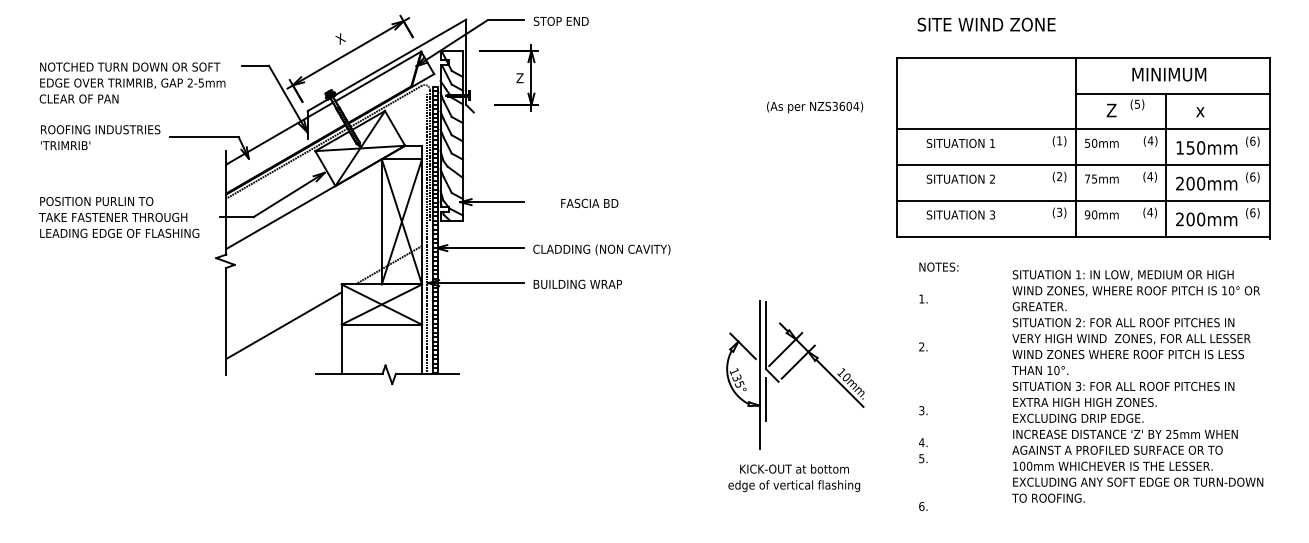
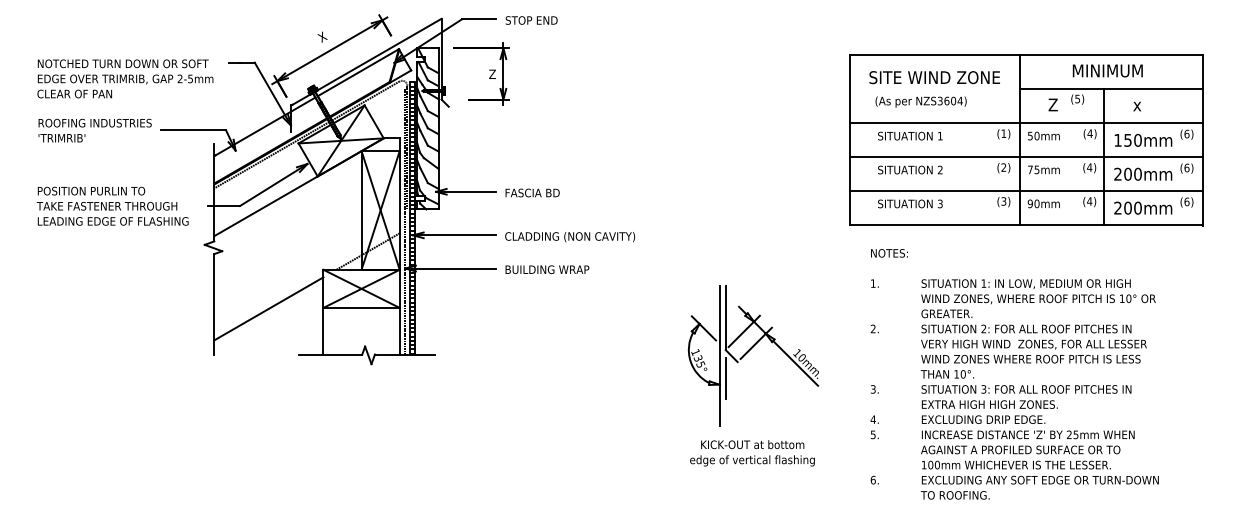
text: (986, 24) -> (934, 77), moved
text: (814, 106) -> (920, 101), moved
text: (589, 202) -> (532, 192), moved
text: (1137, 386) -> (1039, 389), moved

